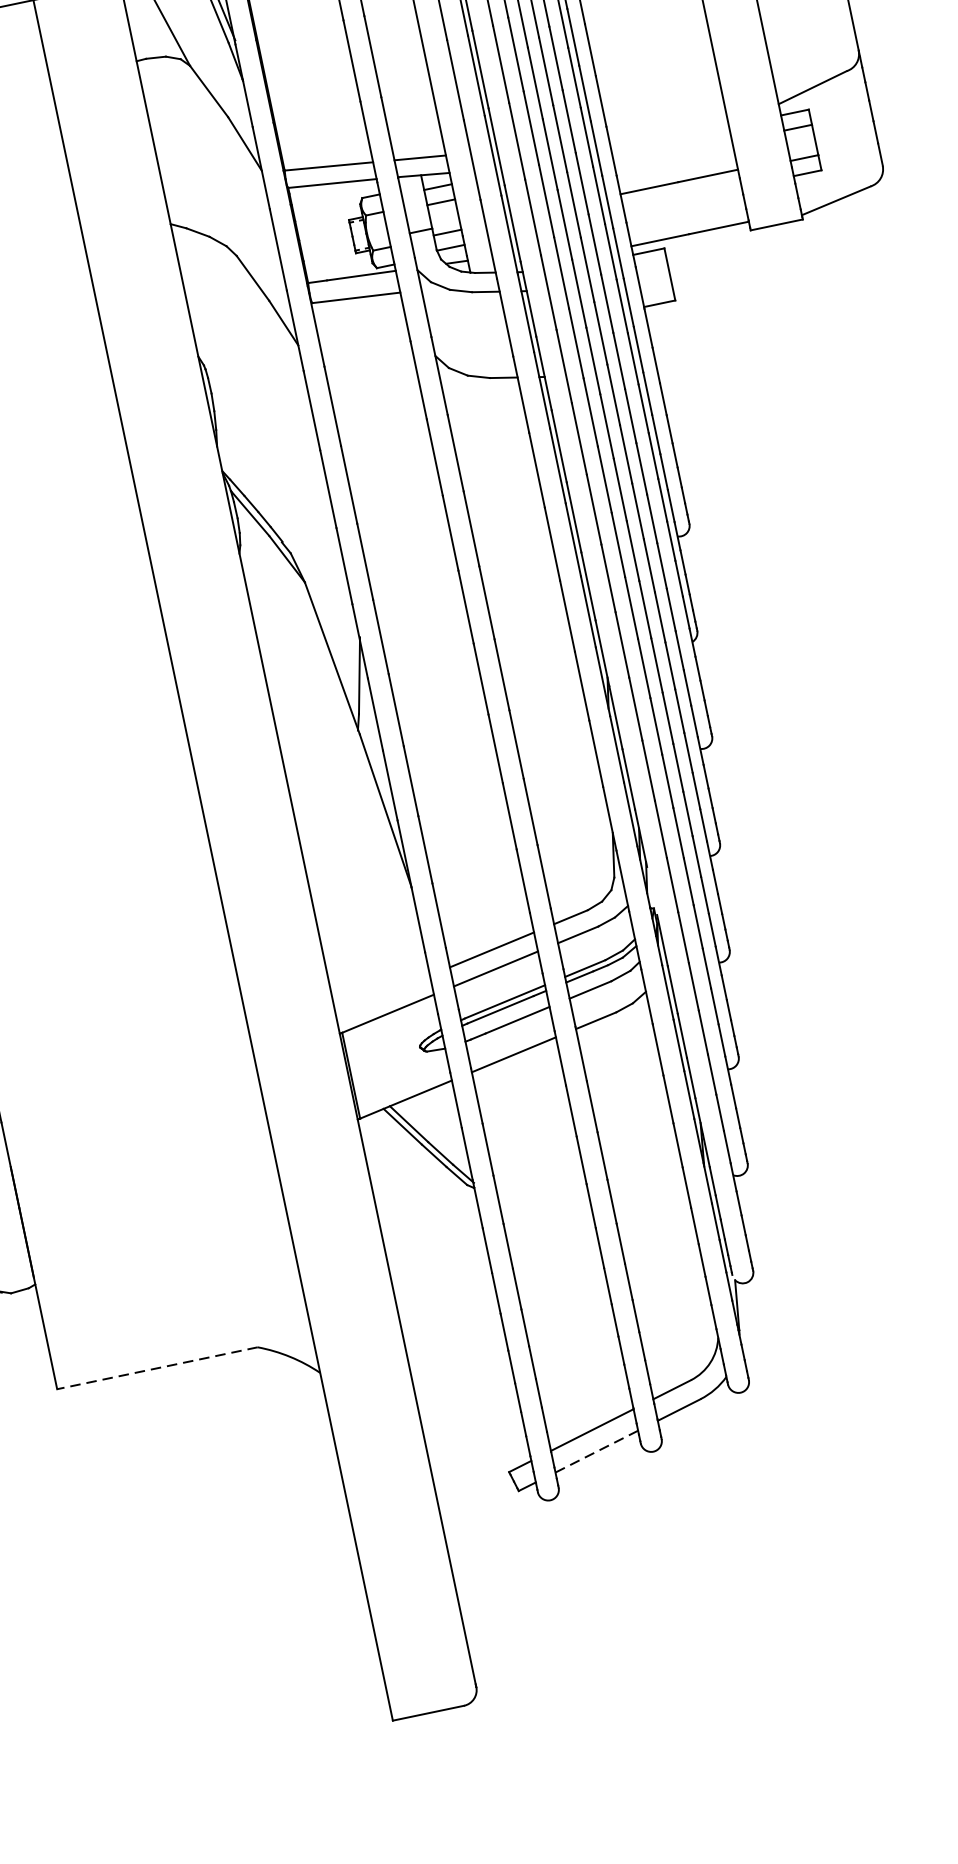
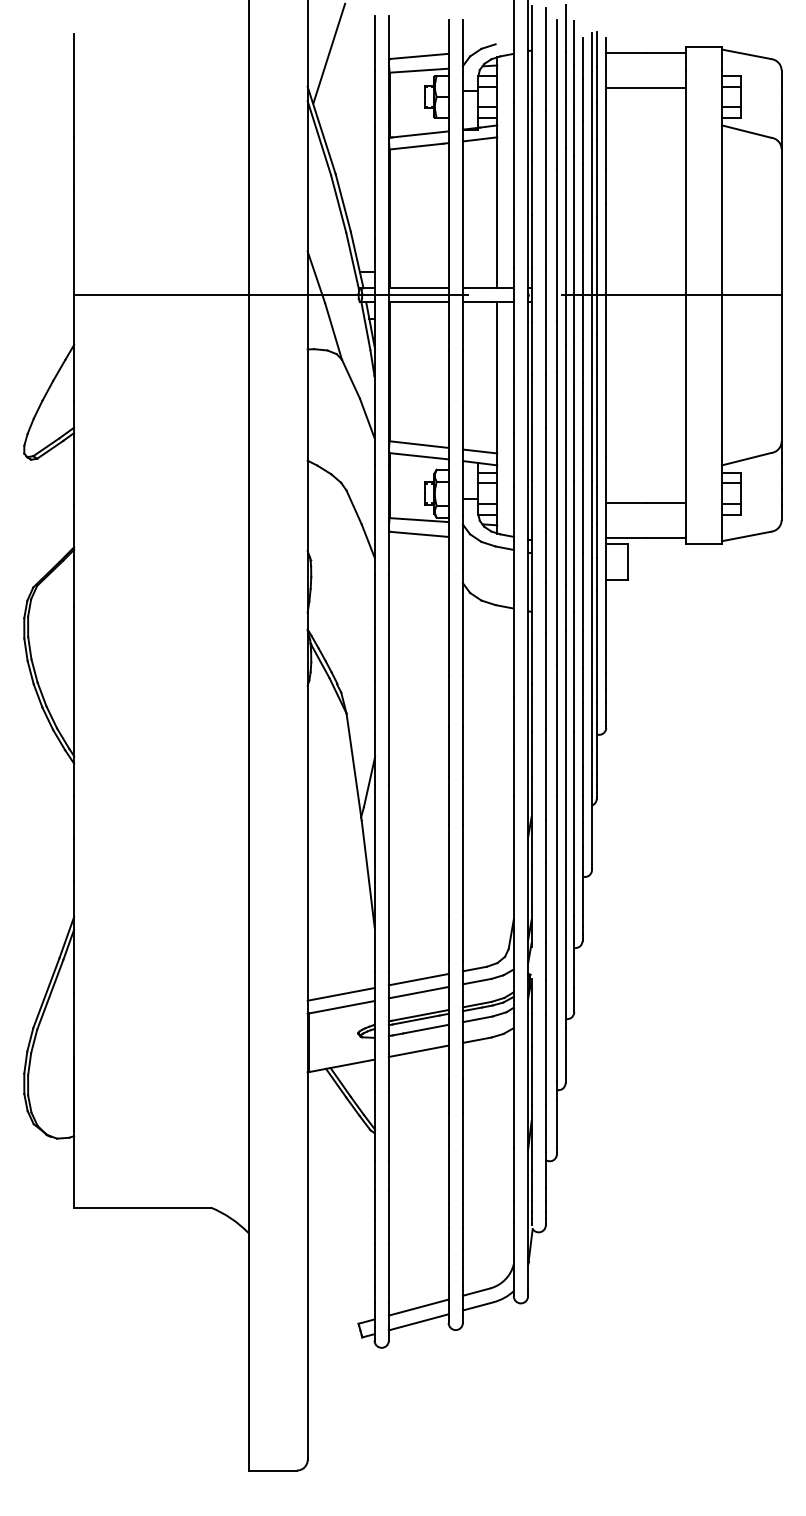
line: (381, 995) -> (340, 994), added
line: (157, 1368) -> (142, 1207), dashed -> solid
line: (596, 1451) -> (418, 1322), dashed -> solid

